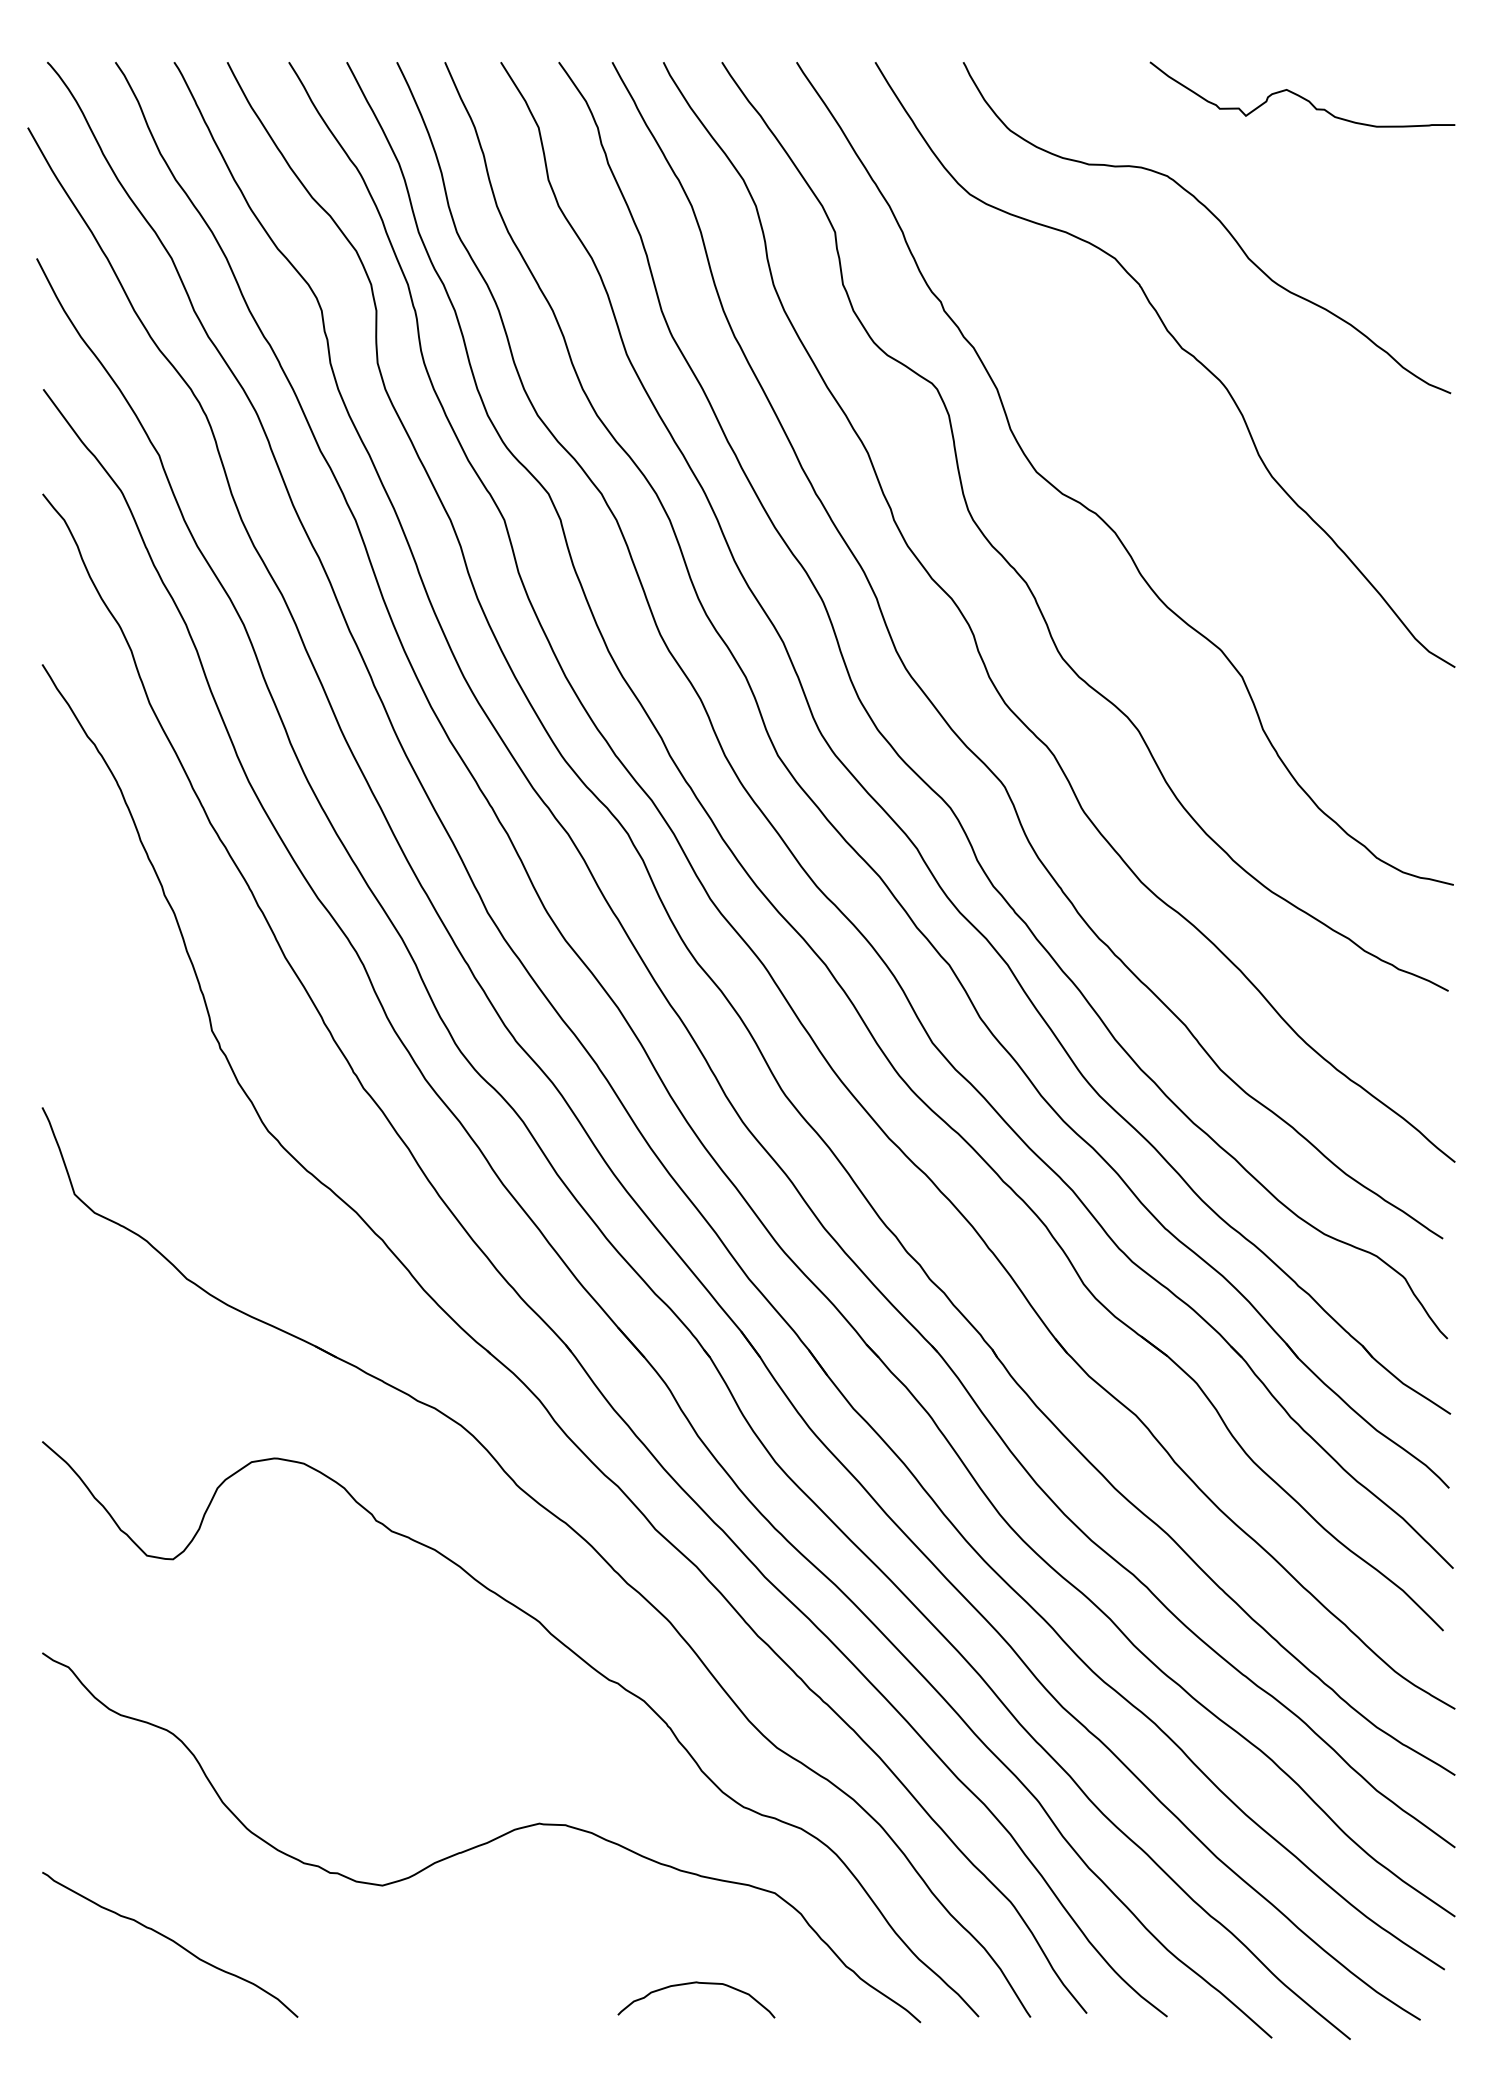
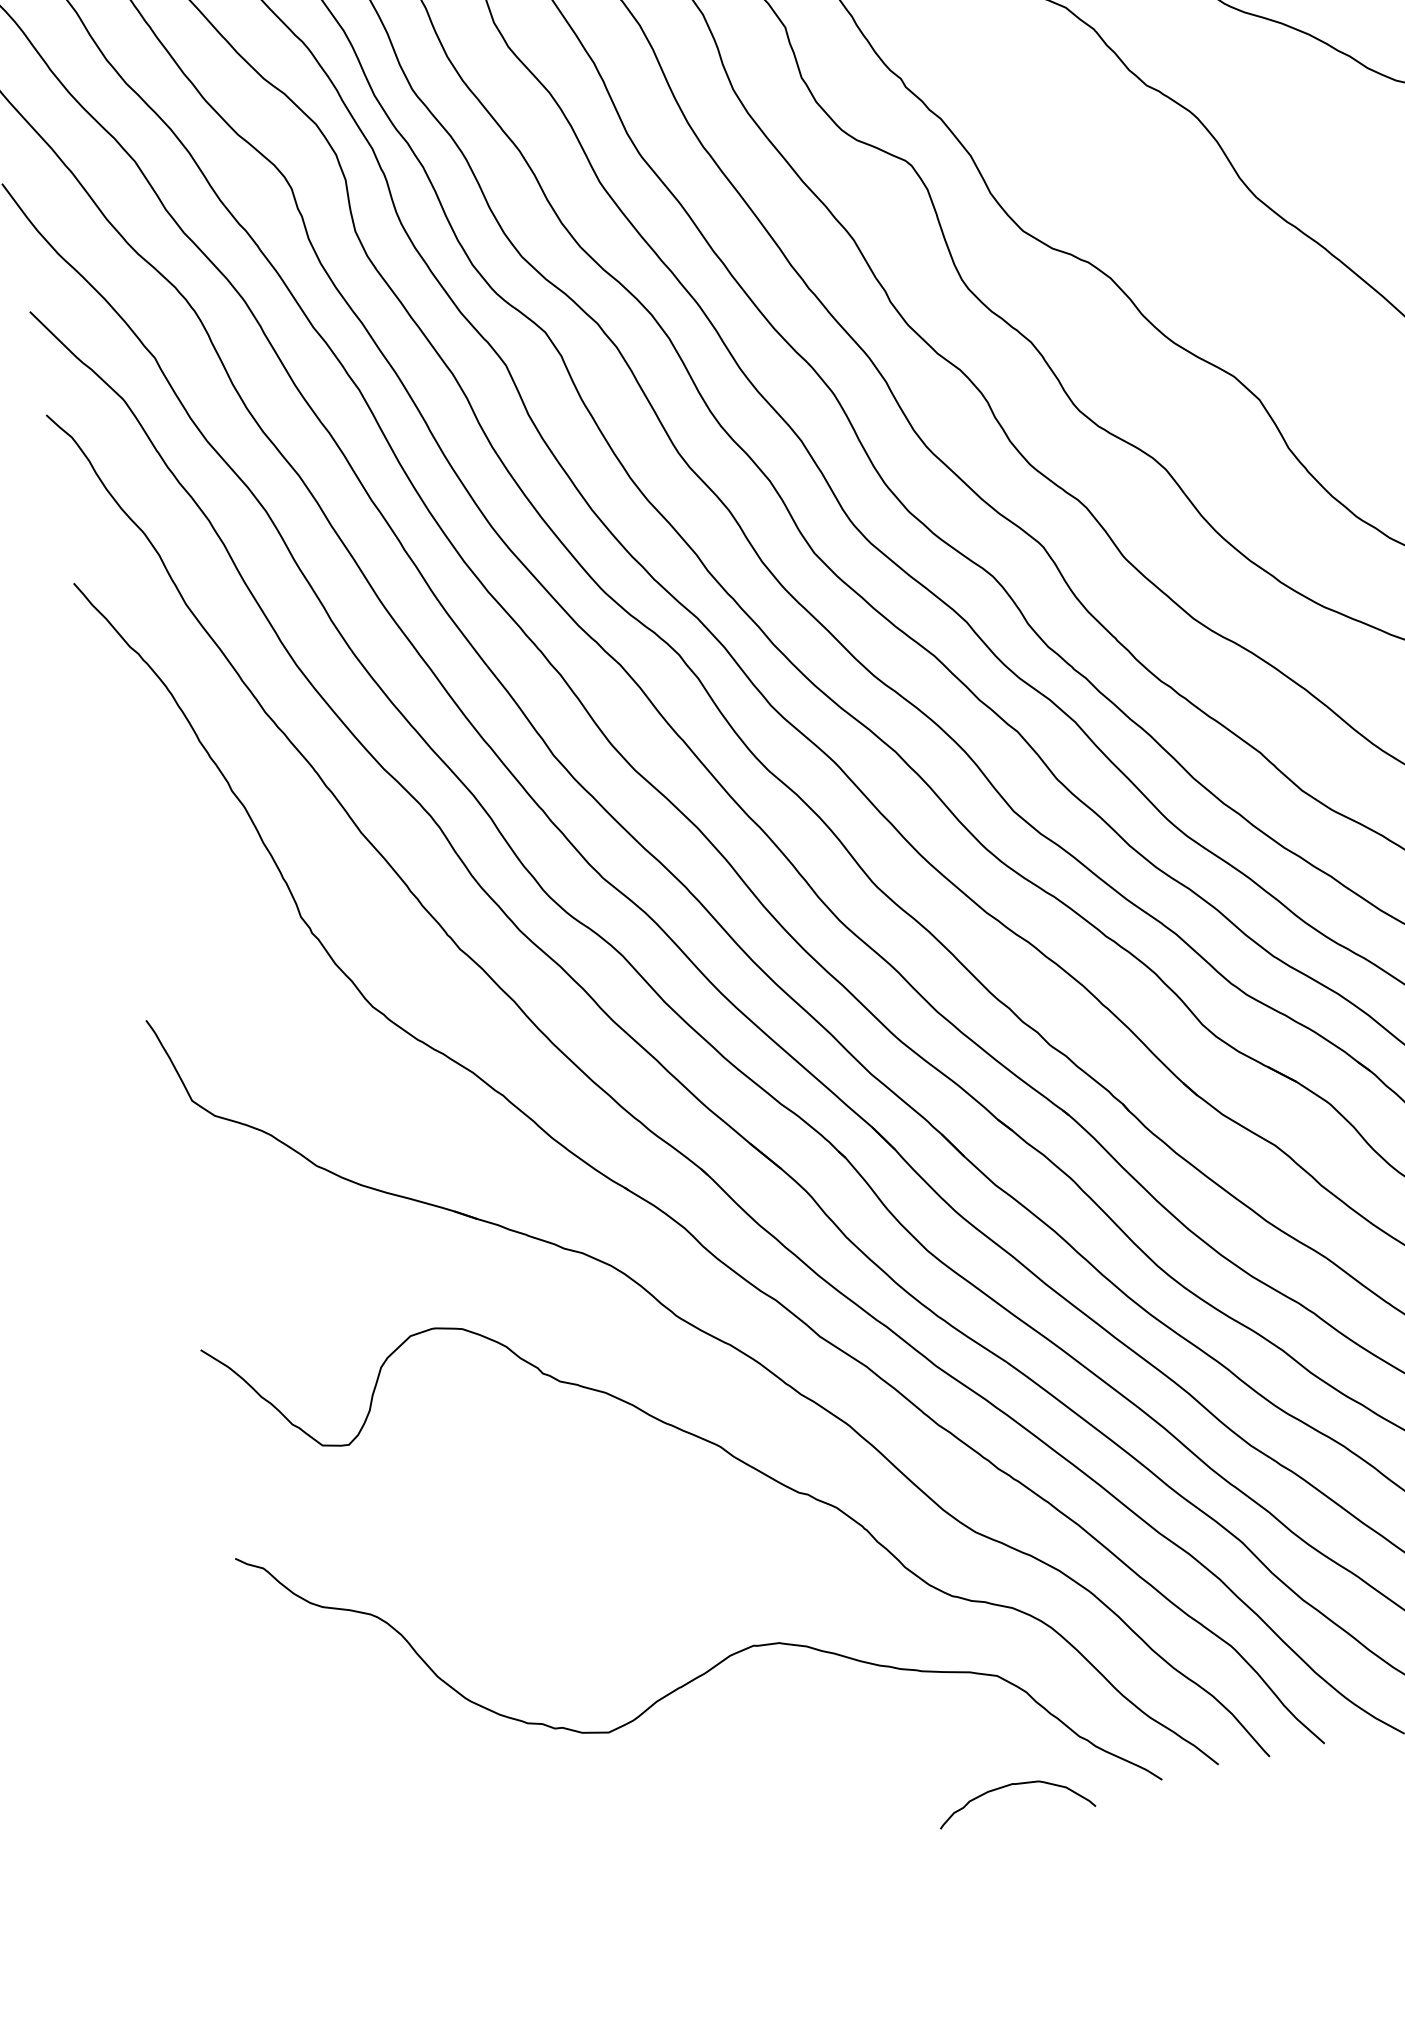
curve: (171, 1941) -> (409, 1822), removed
curve: (696, 1983) -> (1012, 1785), moved

